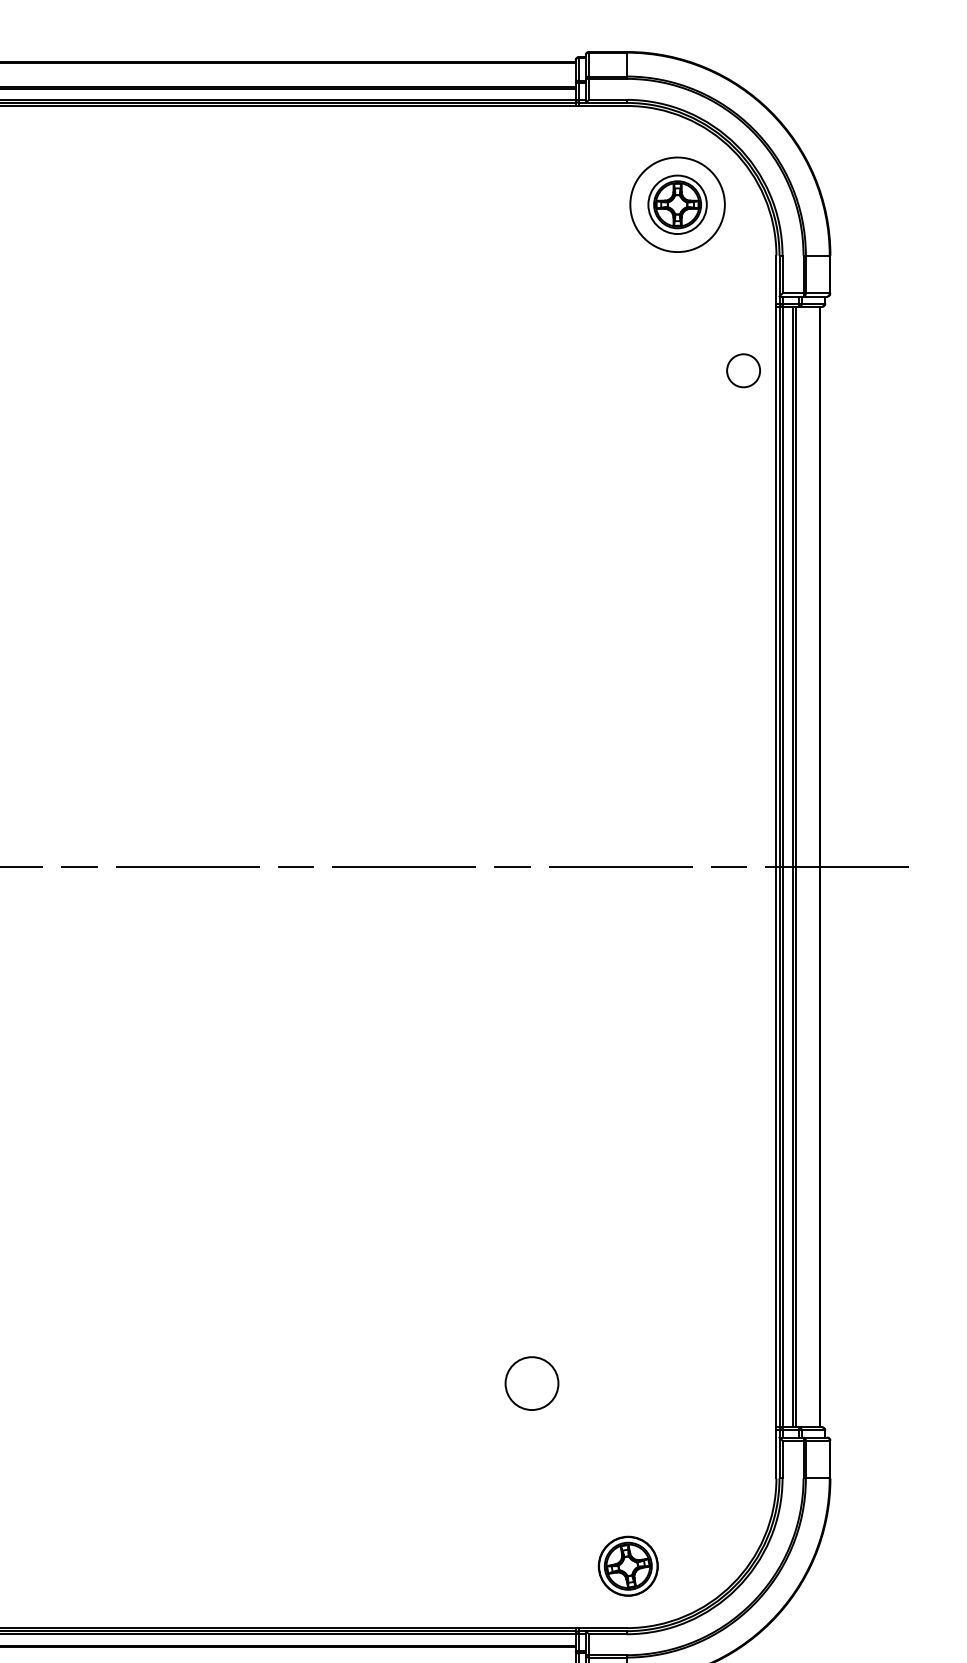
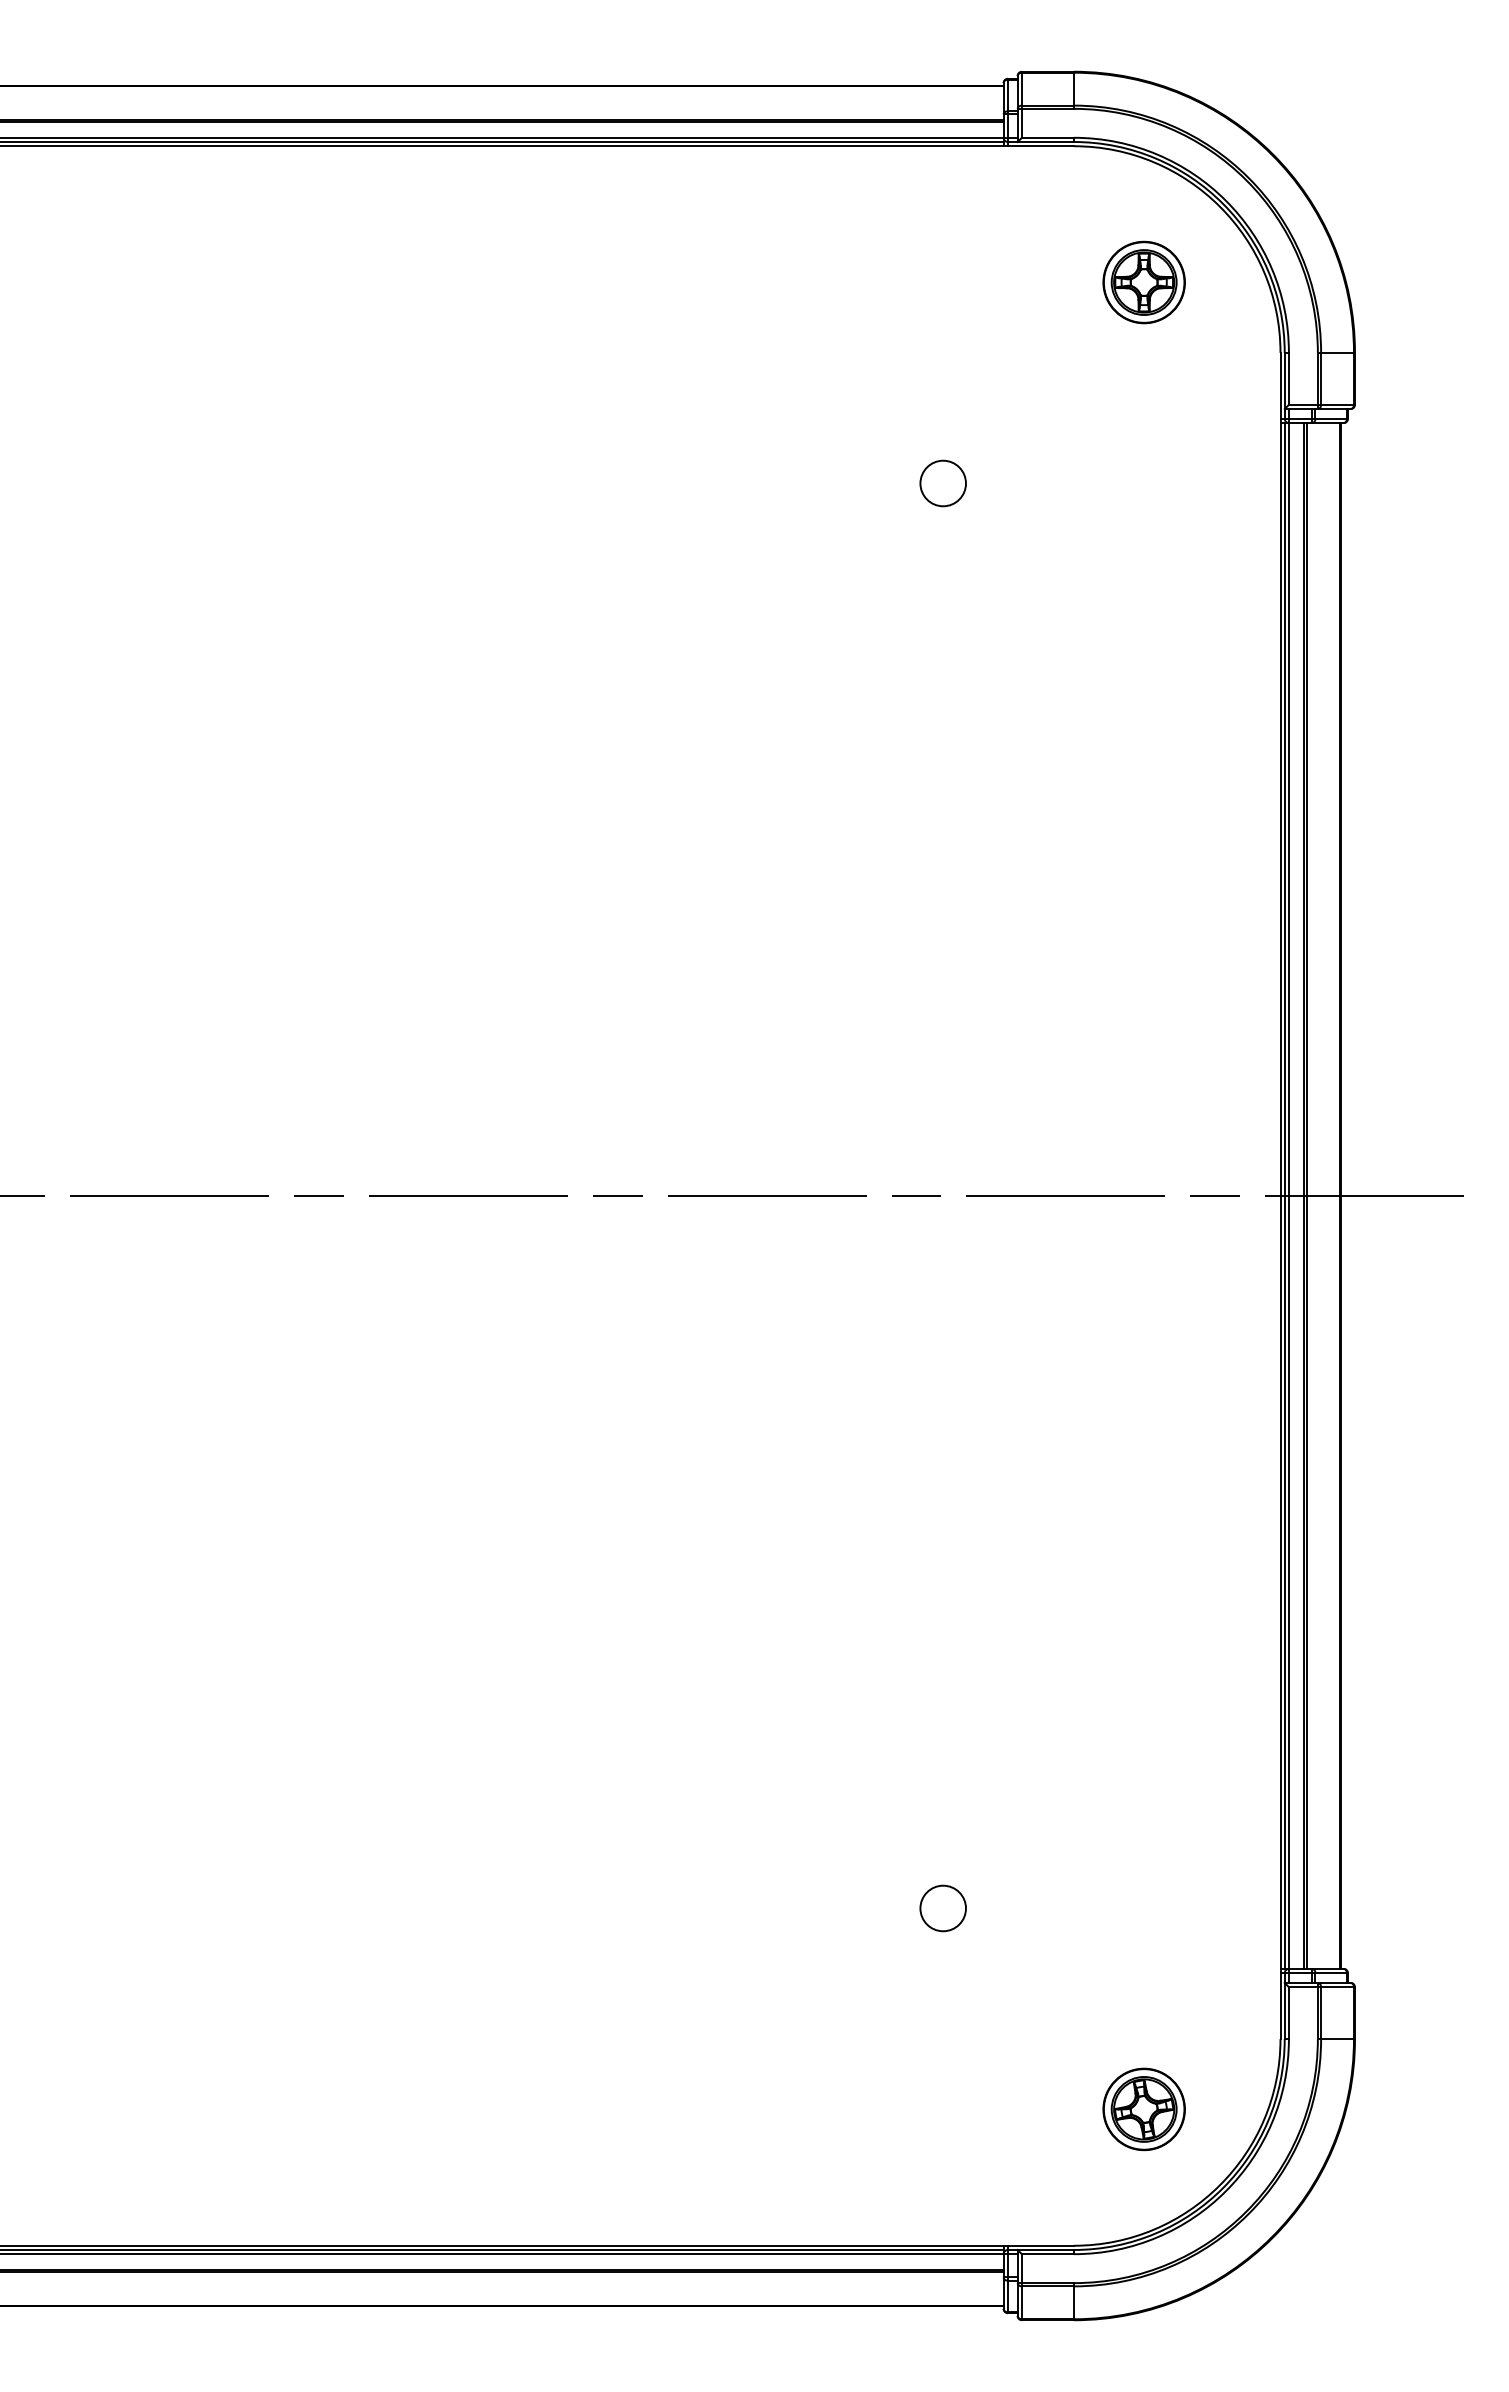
circle: (677, 204) -> (1143, 282), size x0.62
circle: (743, 370) -> (942, 483), moved
circle: (531, 1383) -> (942, 1908), size x0.62
part: (627, 1566) -> (1143, 2109), moved

